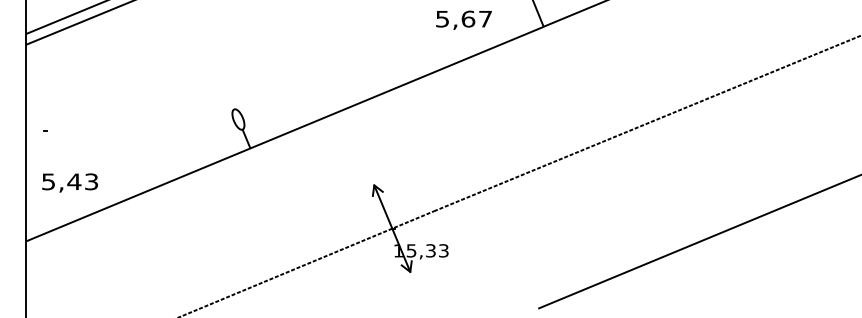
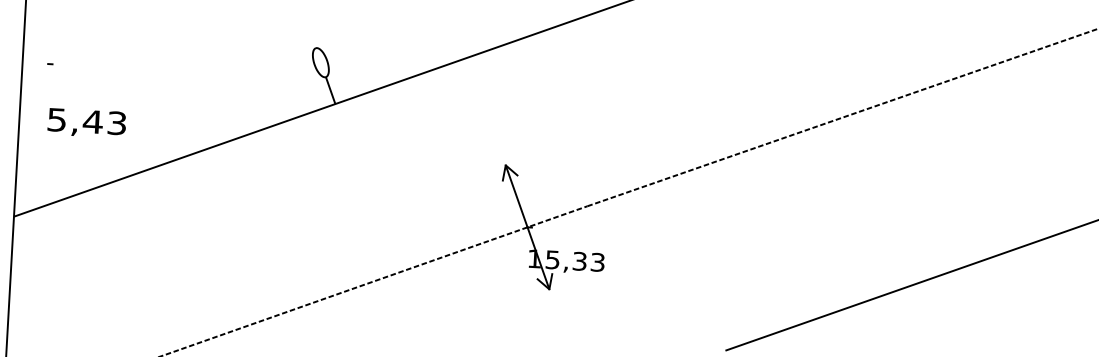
text: (69, 182) -> (86, 122), moved

